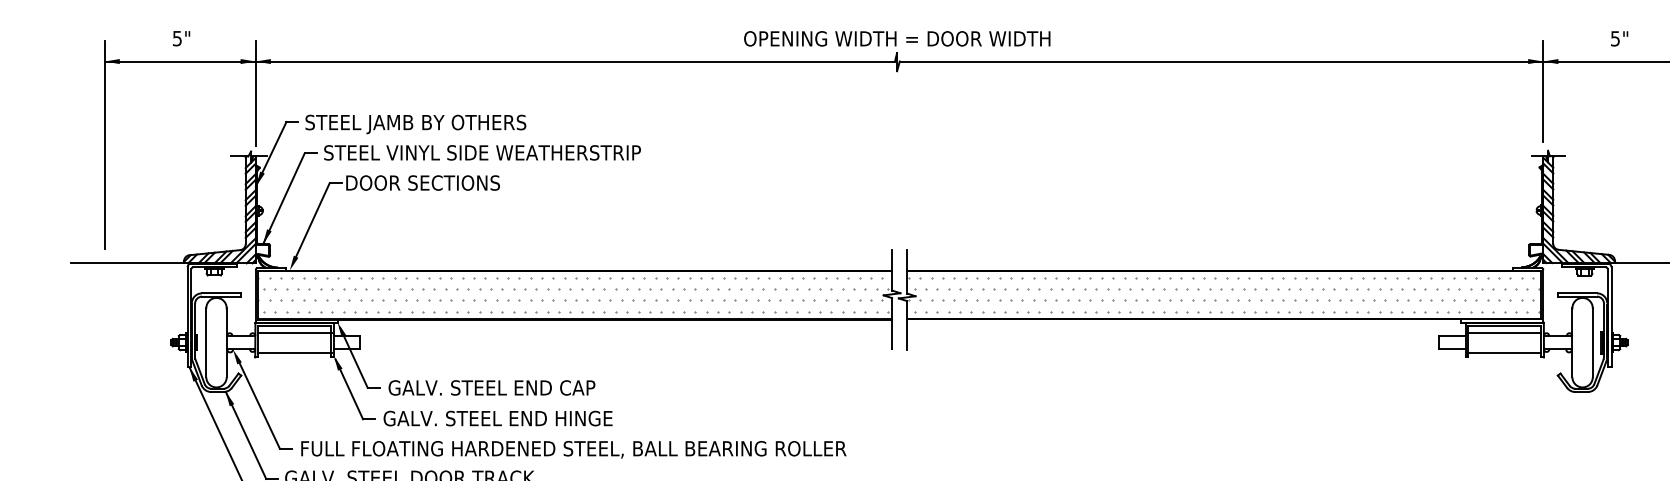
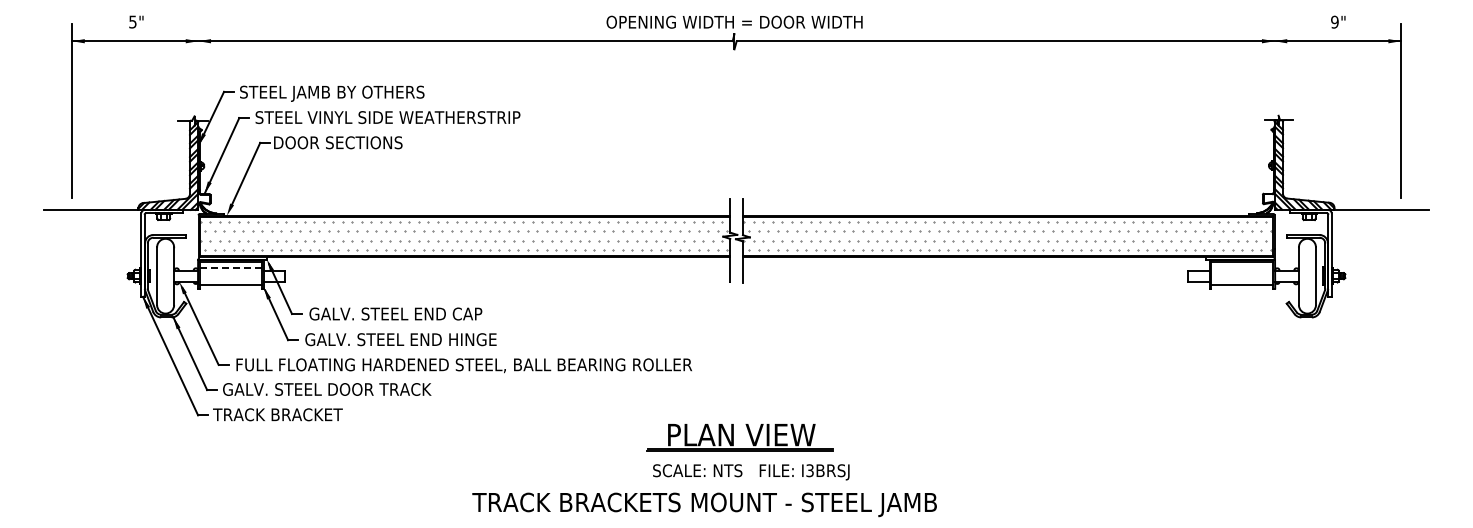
text: (1614, 37) -> (1334, 21), 5" -> 9"
line: (1543, 91) -> (1274, 66), removed
line: (255, 92) -> (198, 67), removed
line: (294, 333) -> (230, 268), solid -> dashed
line: (1504, 333) -> (1242, 268), removed

